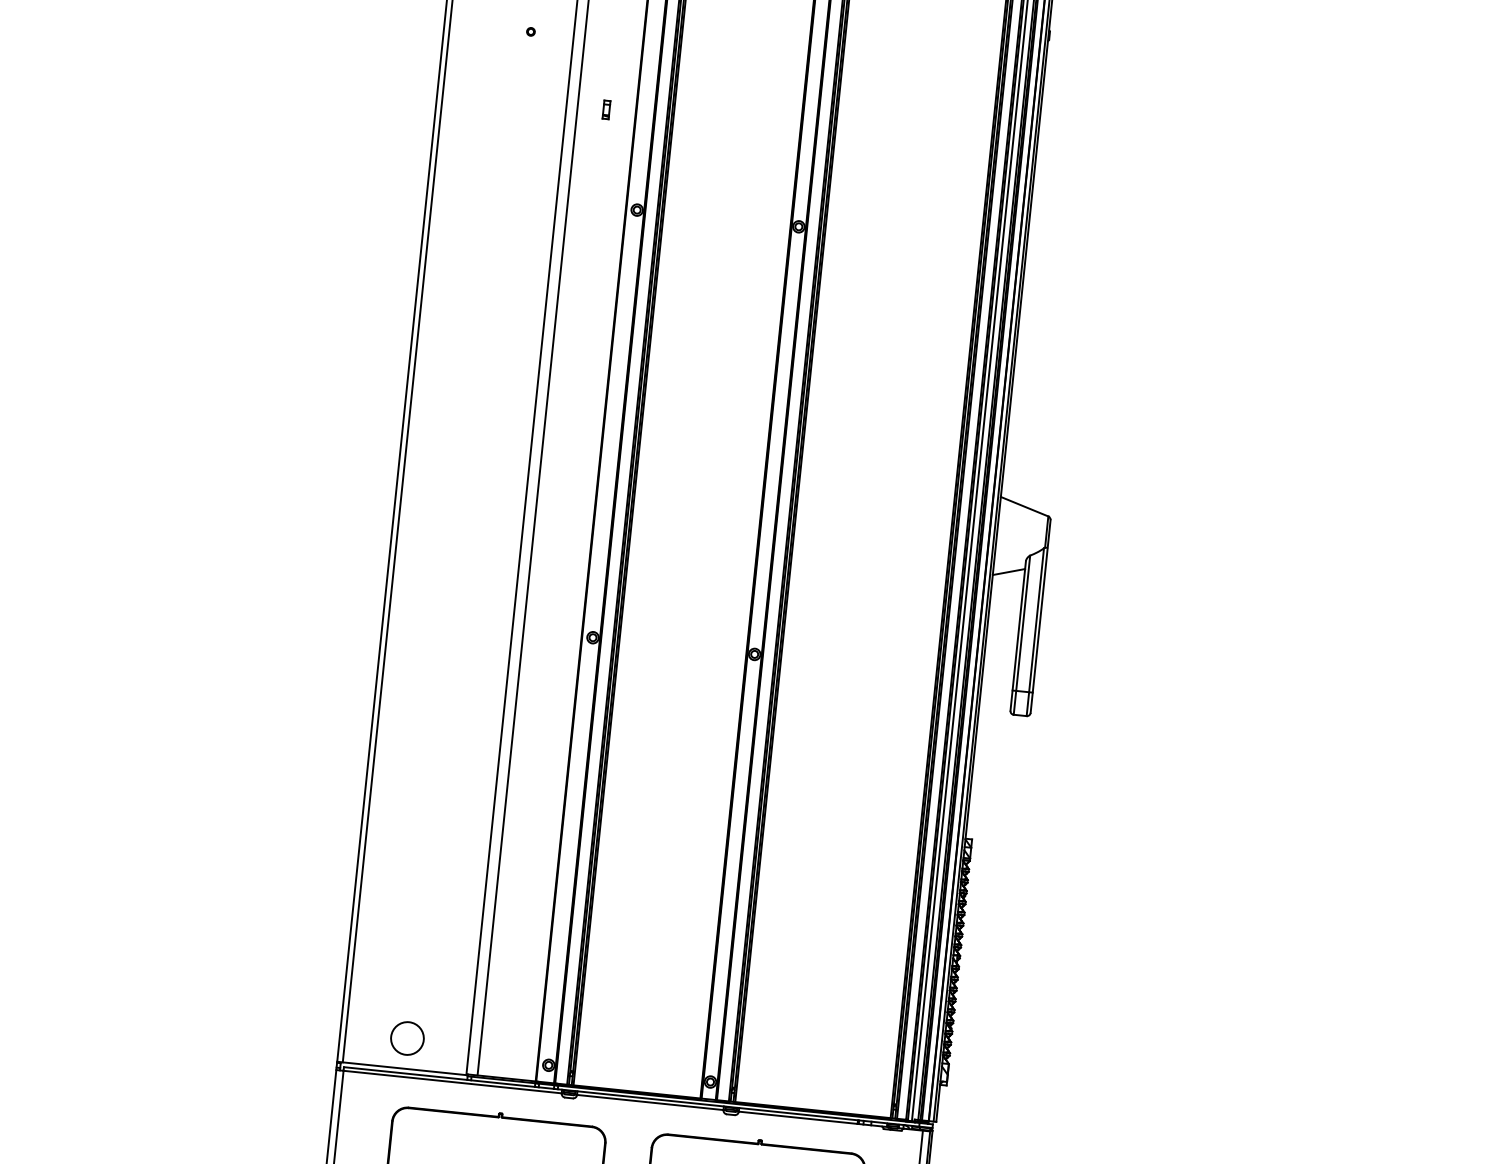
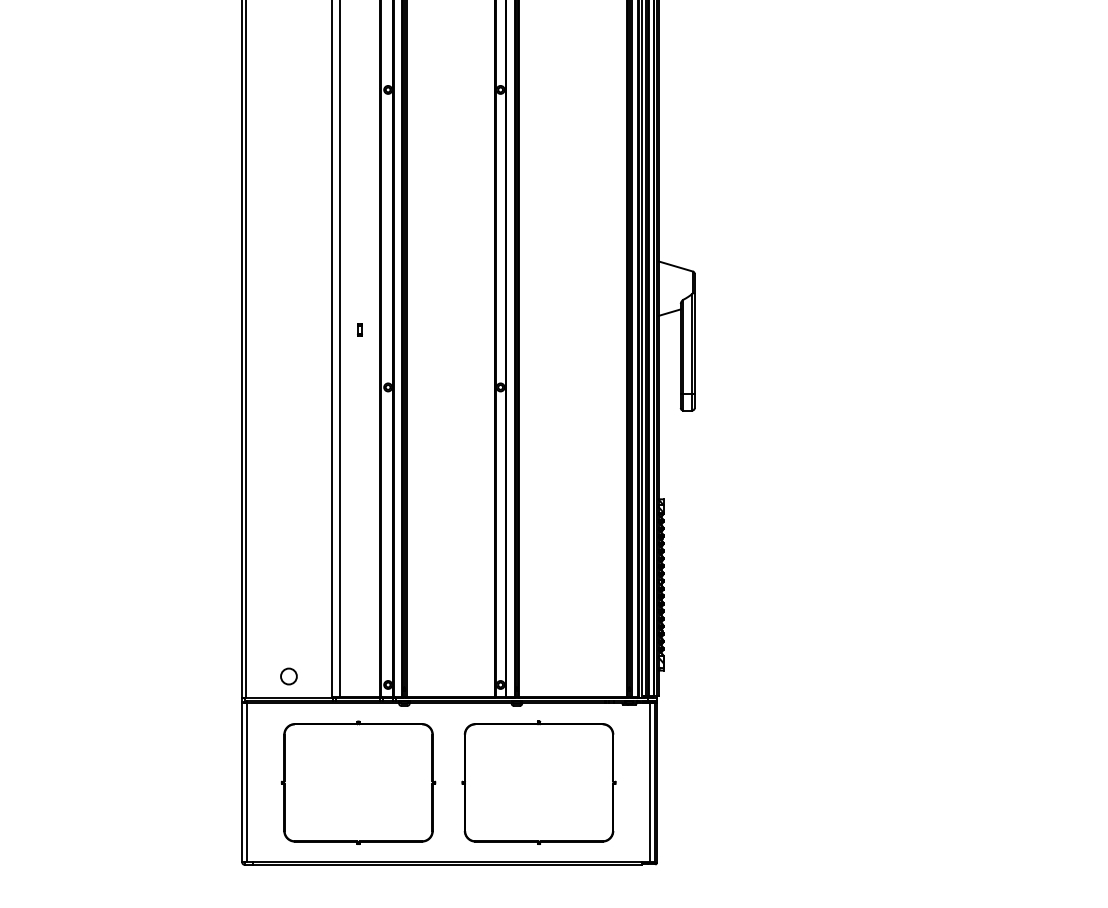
part: (606, 108) -> (359, 329), moved
circle: (406, 1038) -> (288, 676), size x0.7

